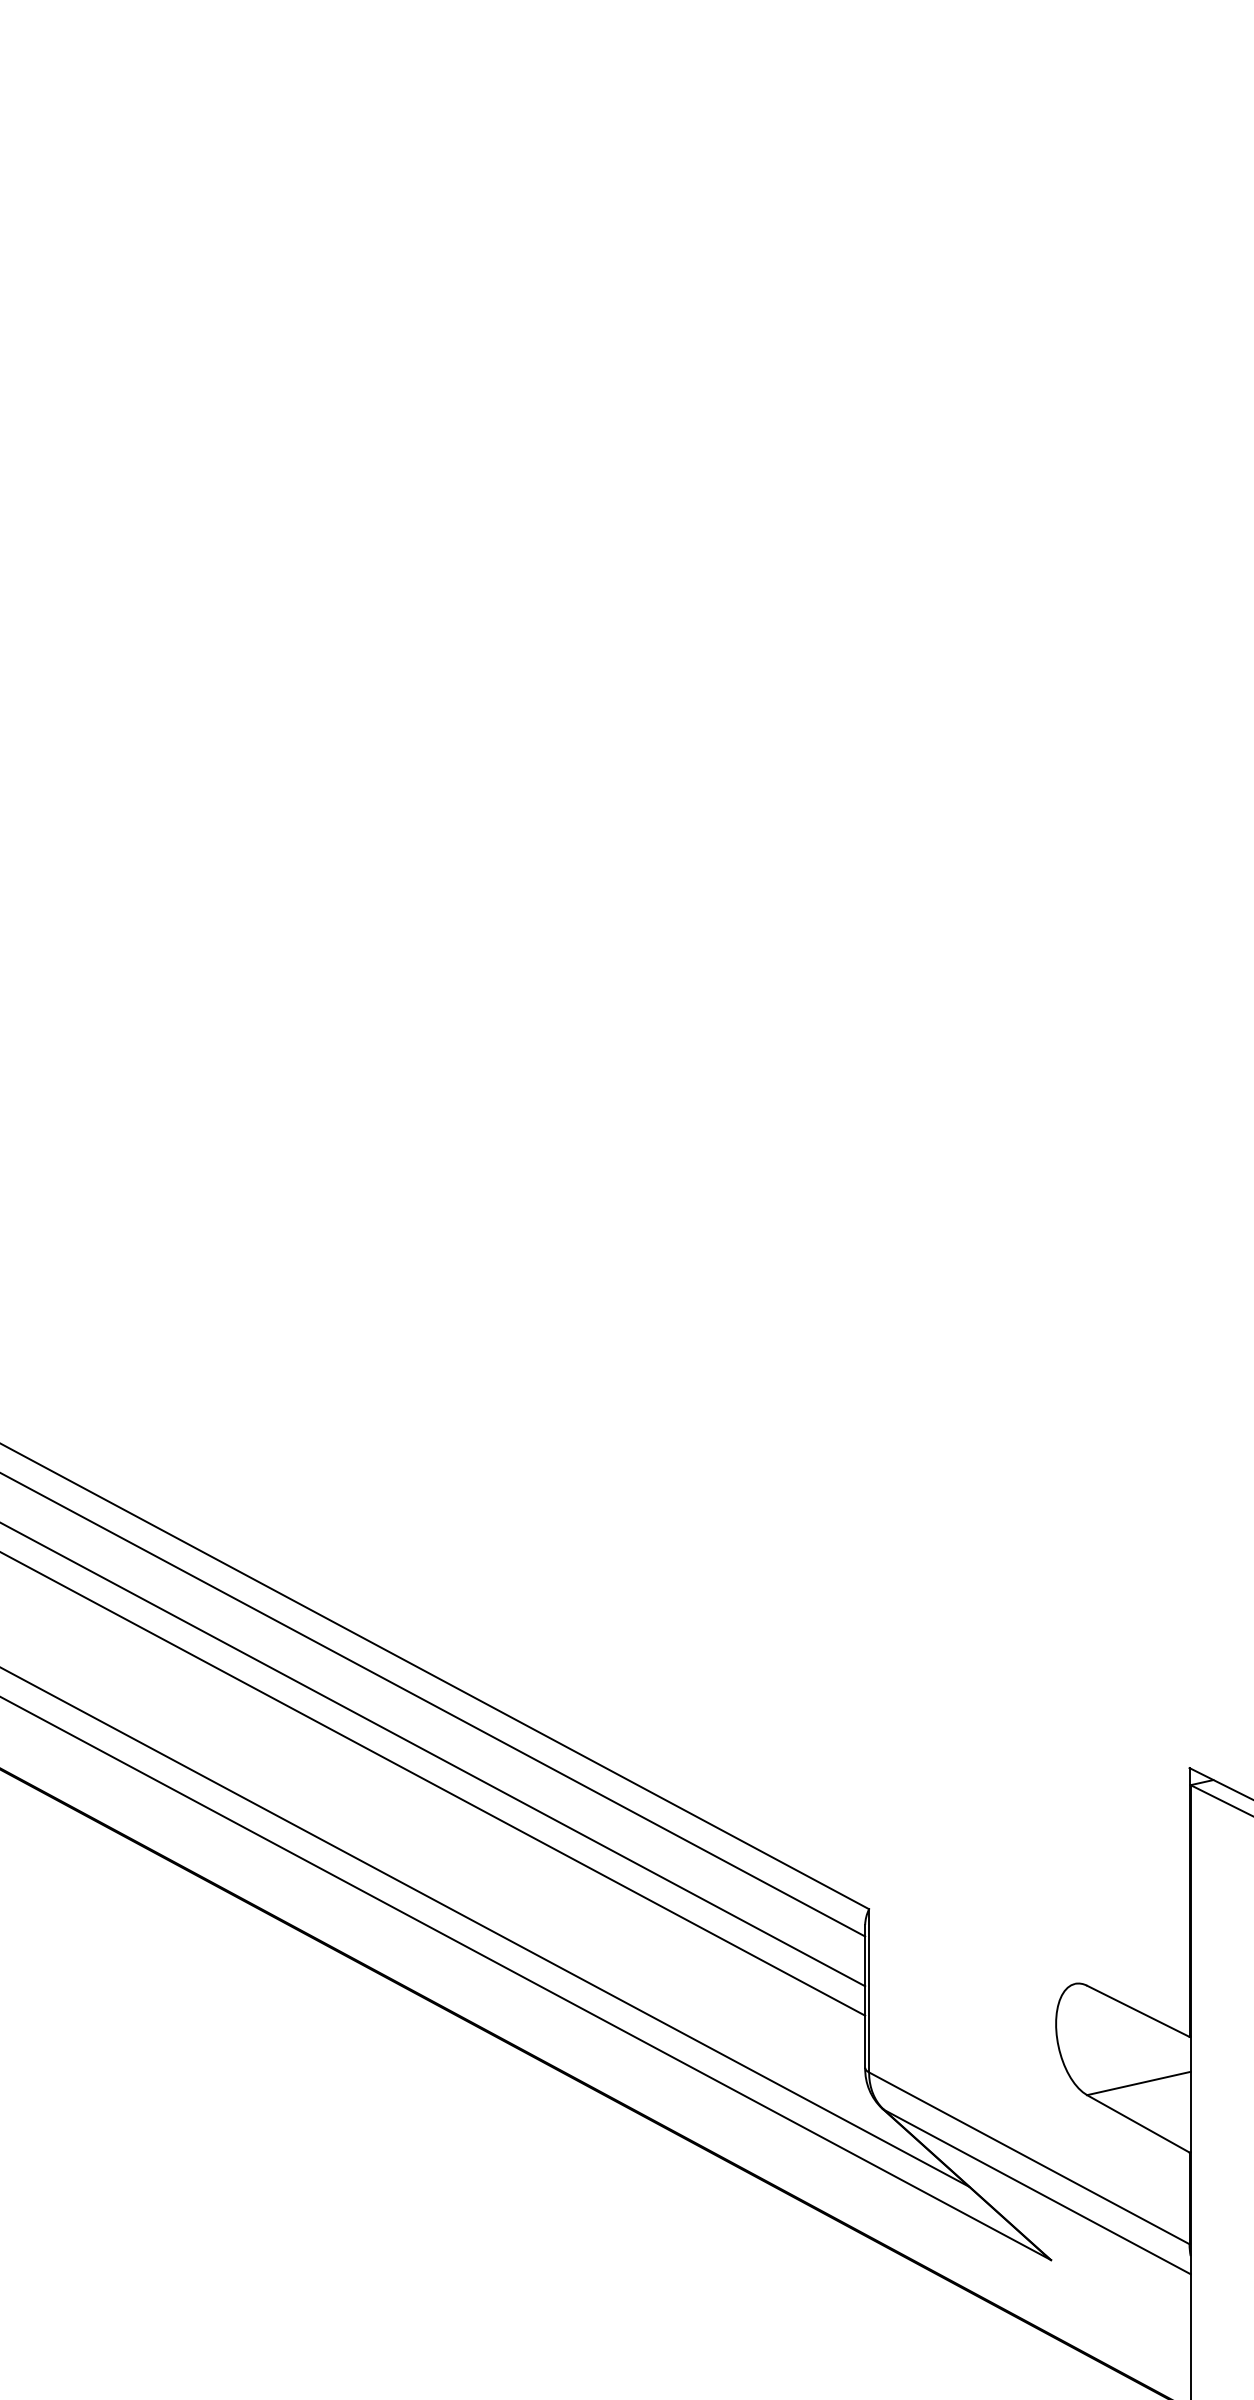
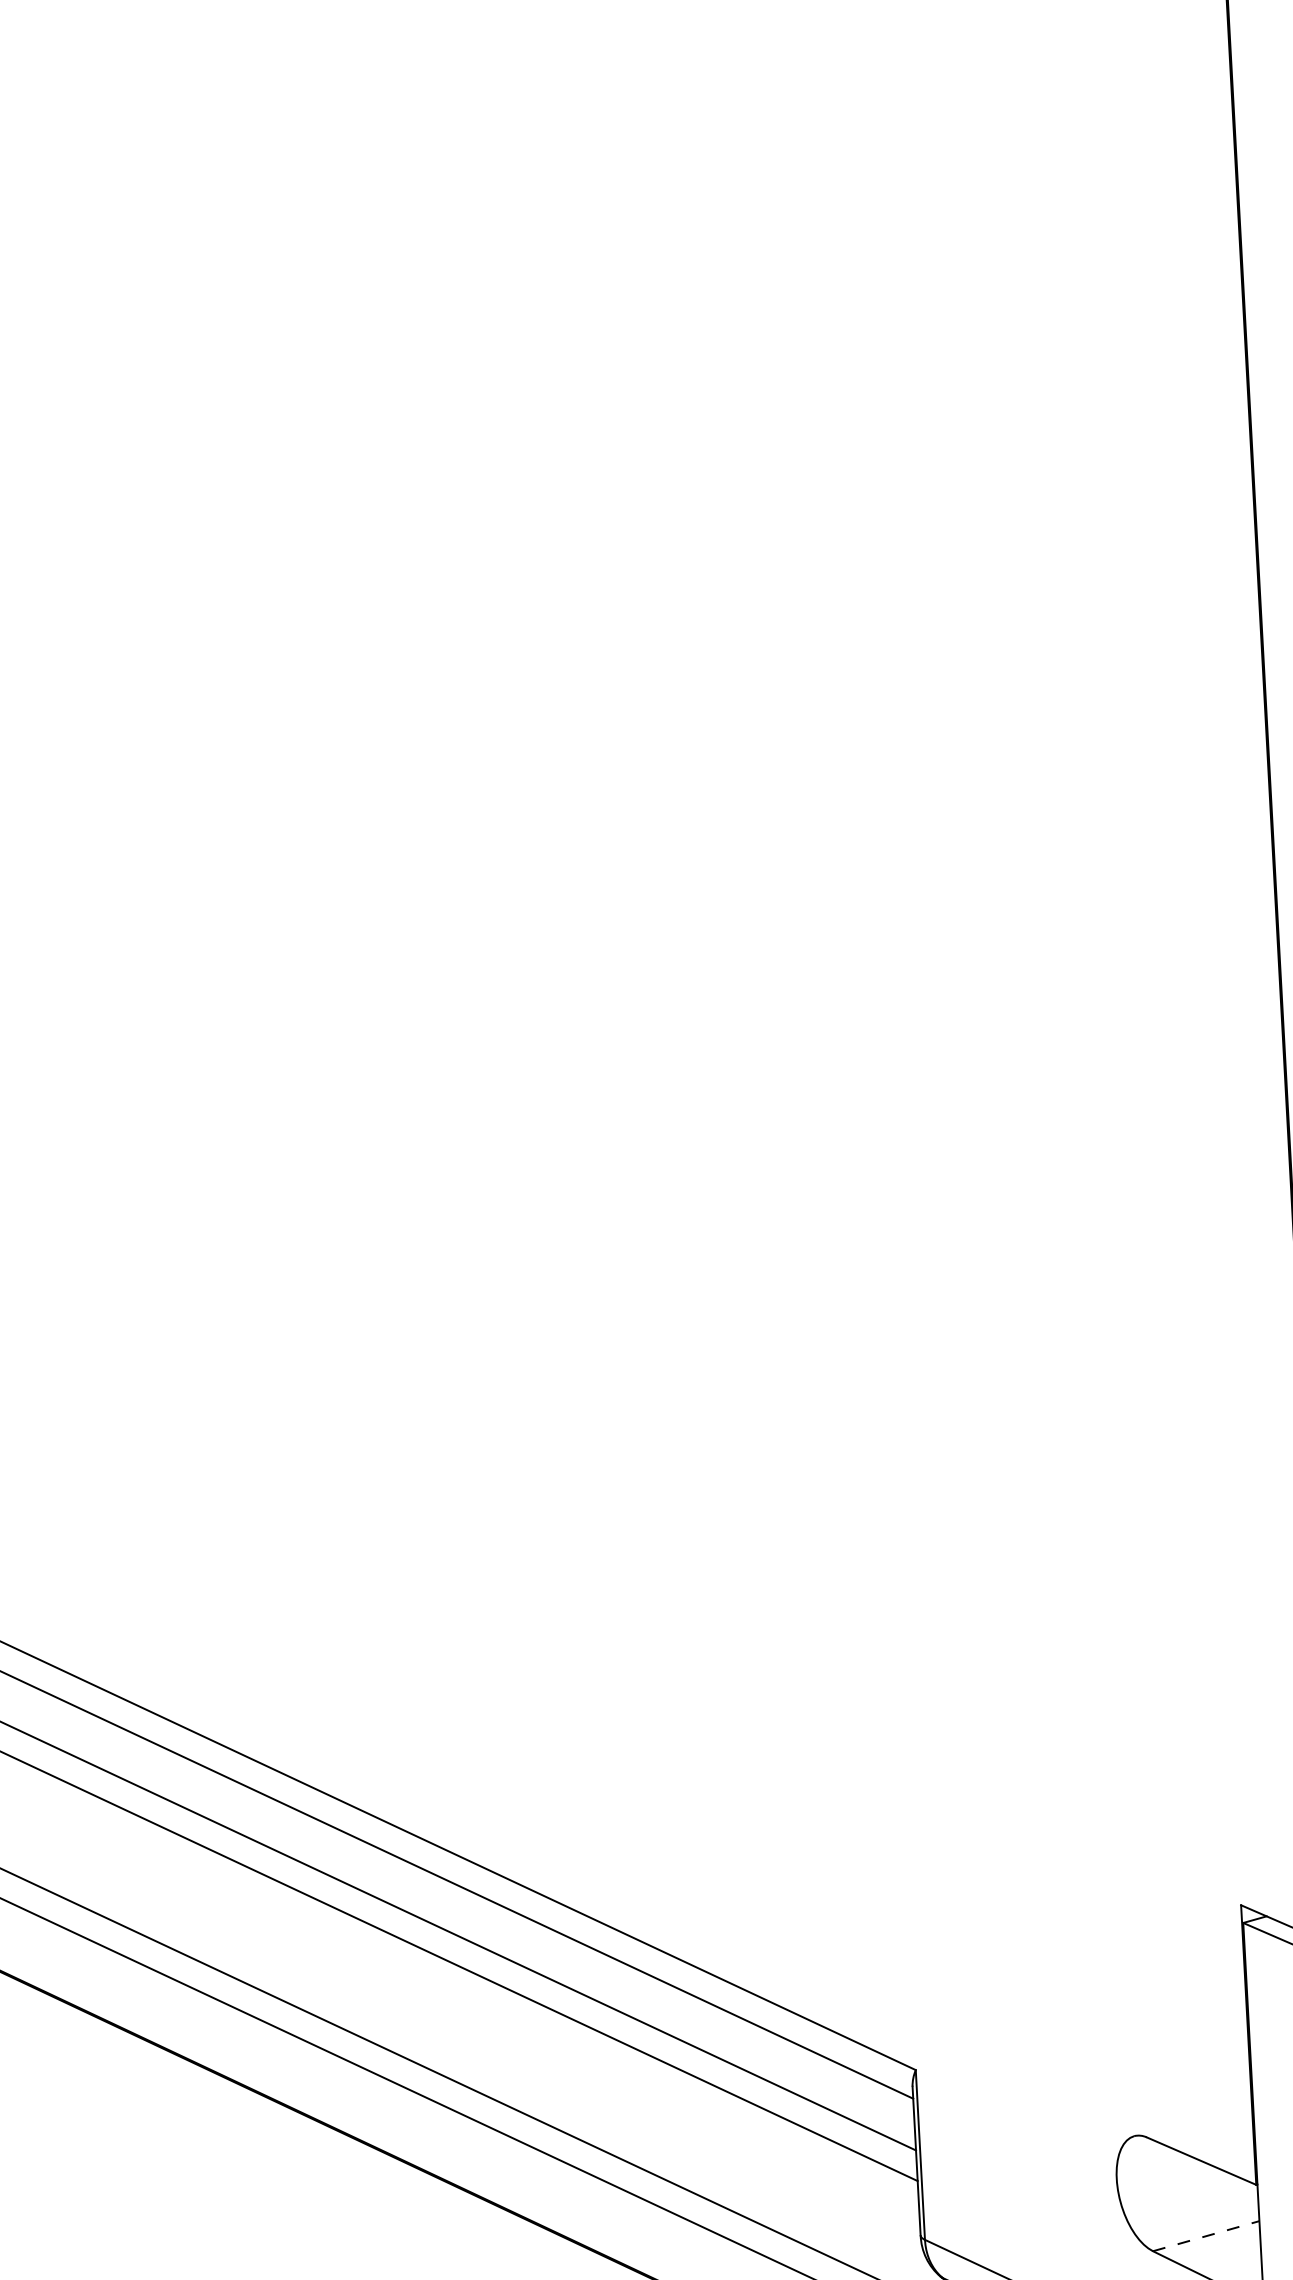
line: (1139, 2083) -> (1206, 2236), solid -> dashed

